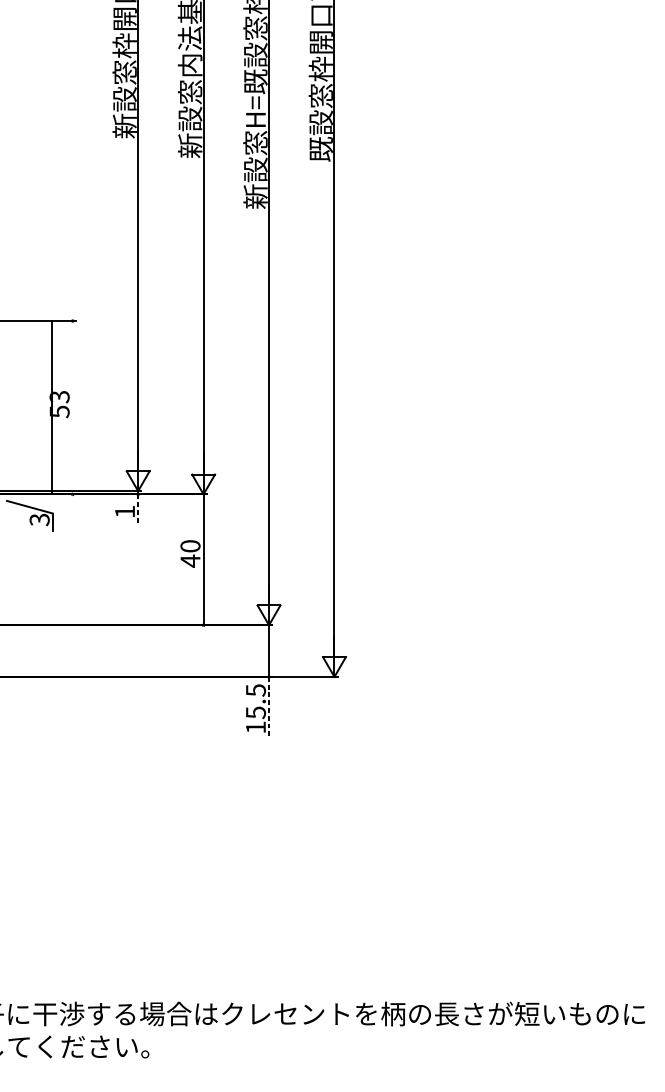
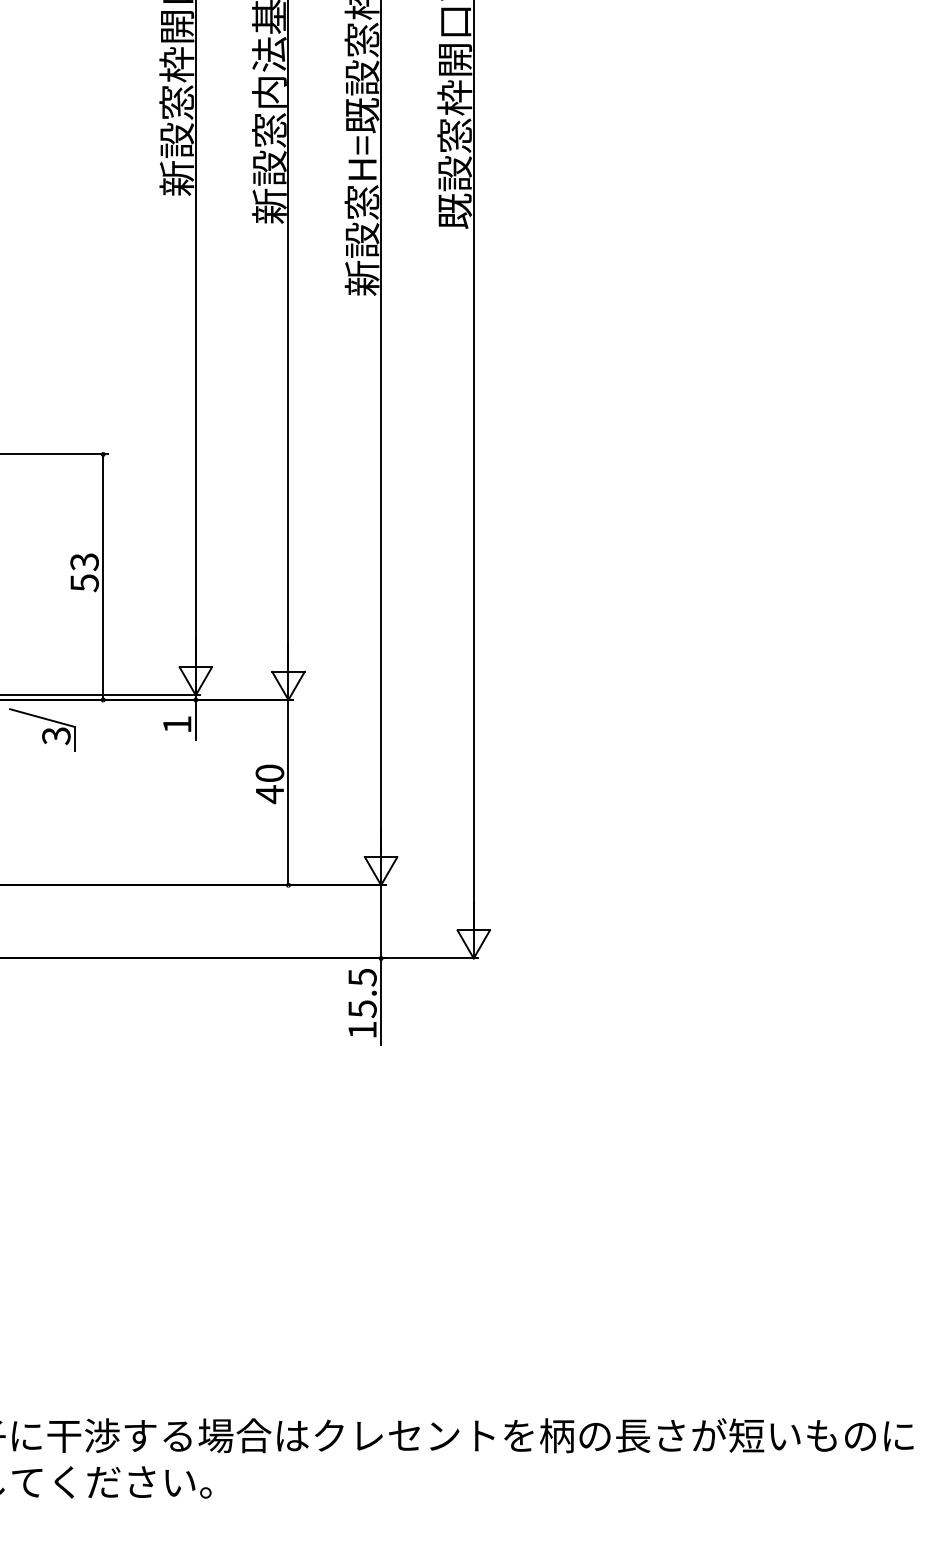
line: (52, 407) -> (103, 576), moved
line: (137, 508) -> (195, 719), dashed -> solid
line: (269, 708) -> (381, 1002), dashed -> solid

